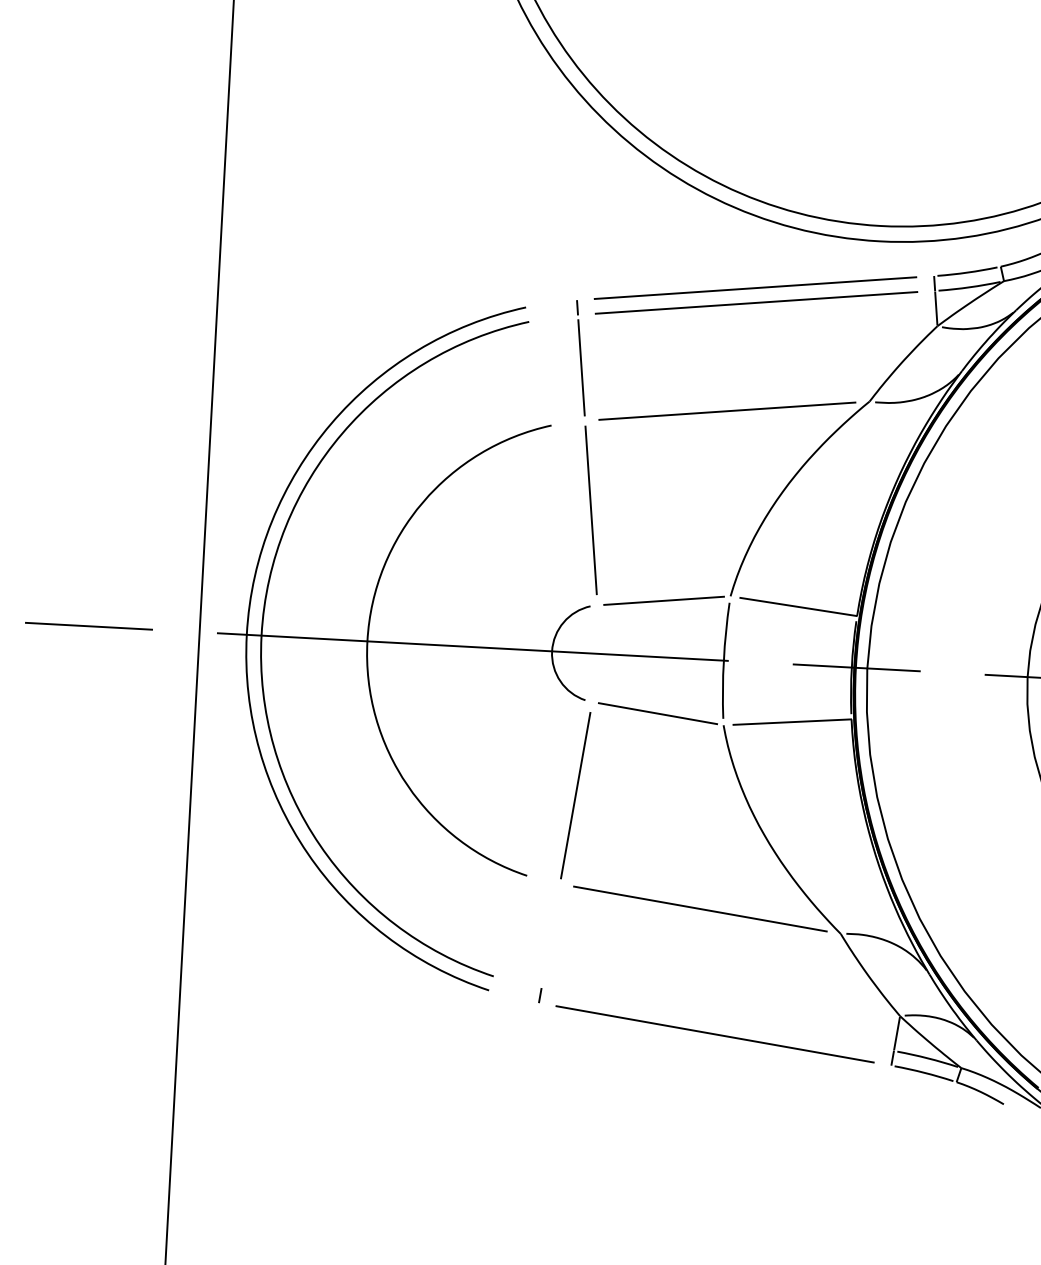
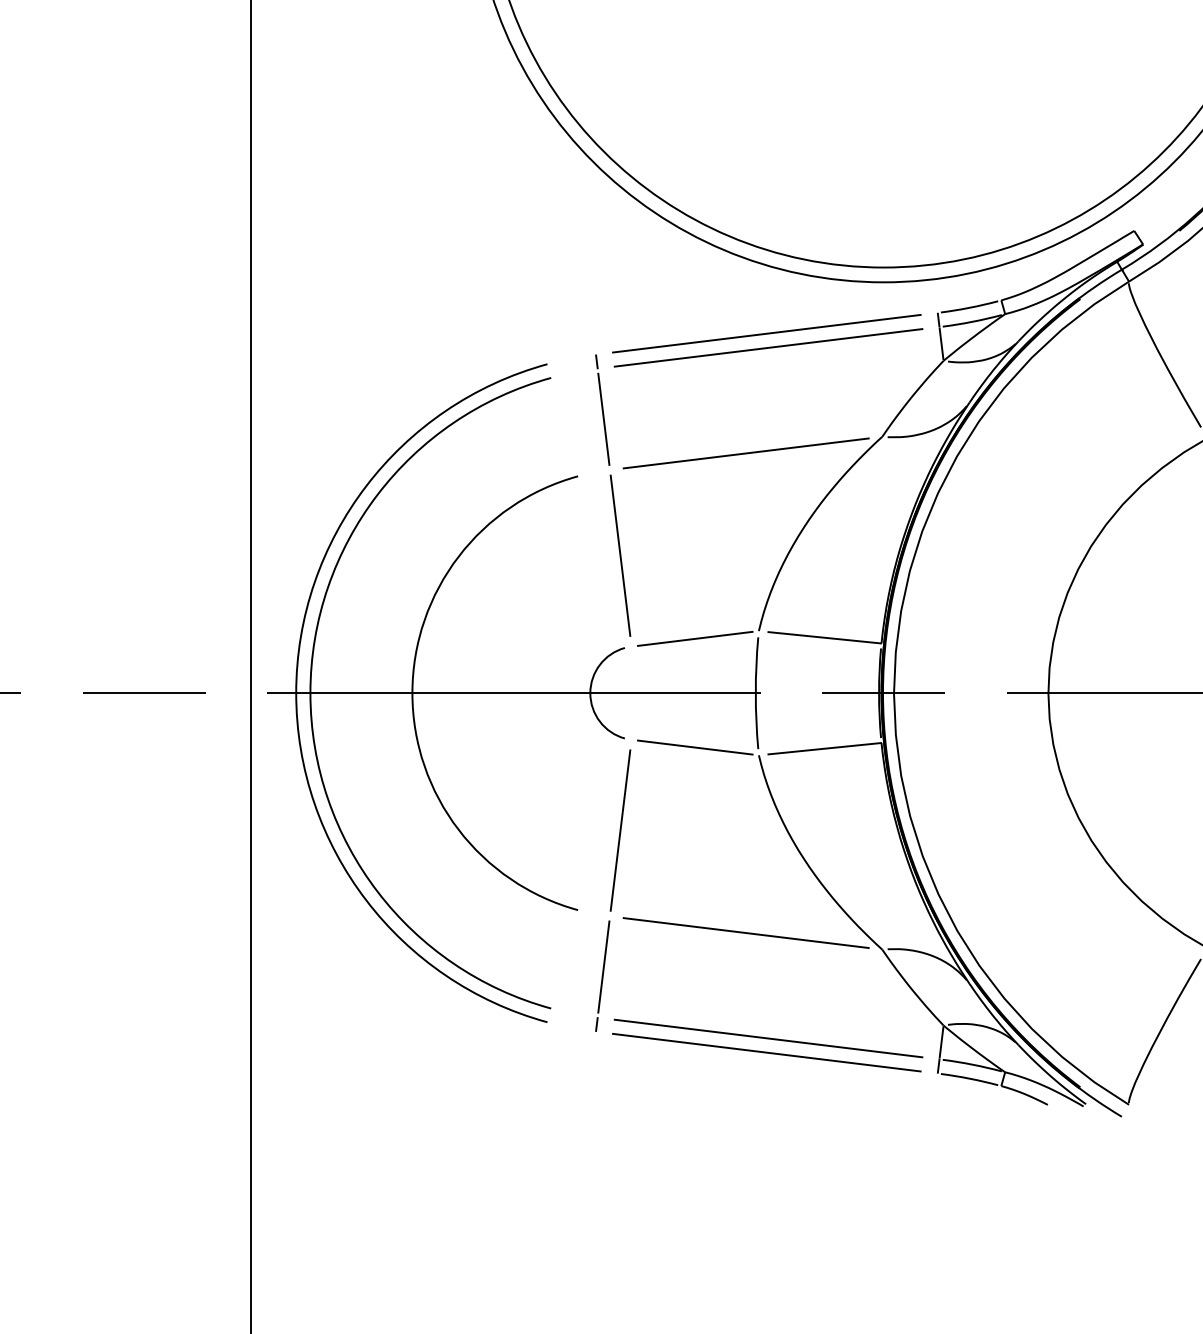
line: (550, 935) -> (603, 966), added
line: (717, 1019) -> (768, 1038), added

